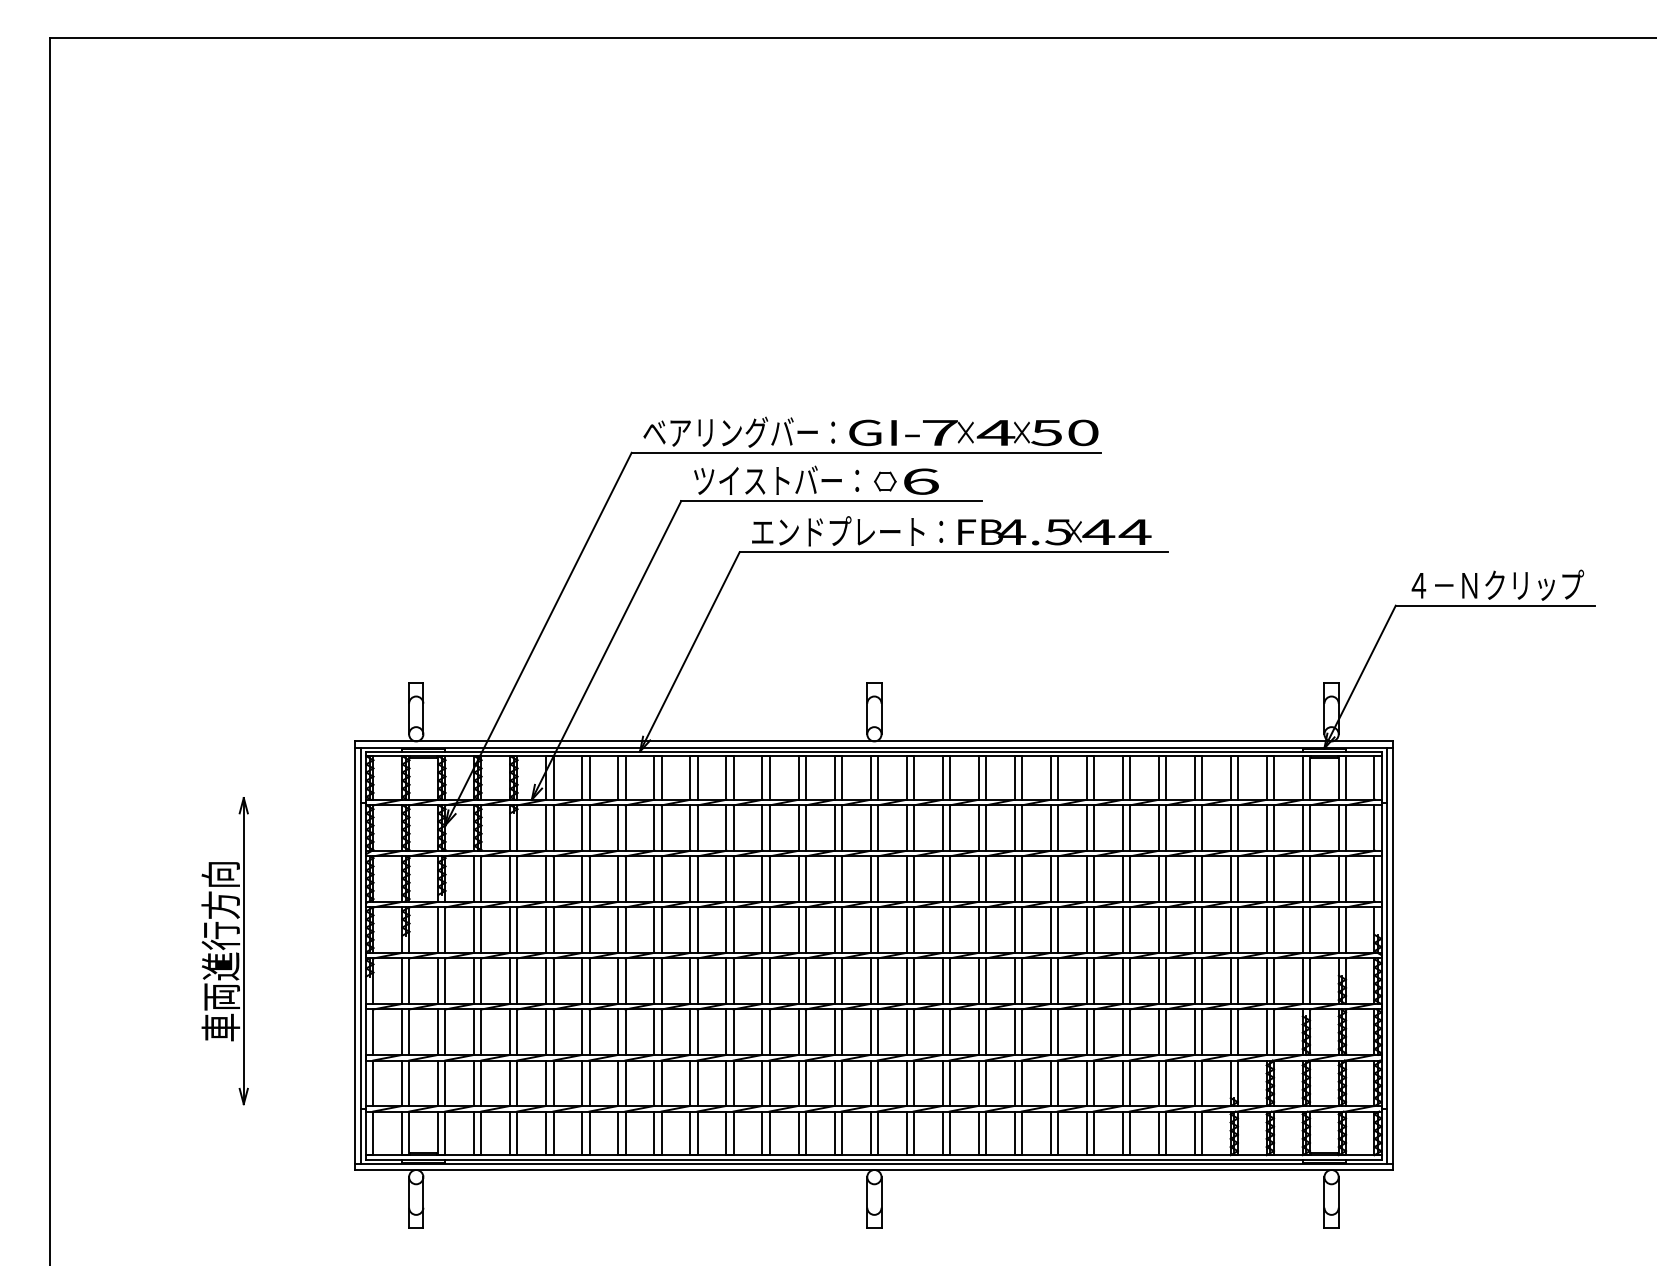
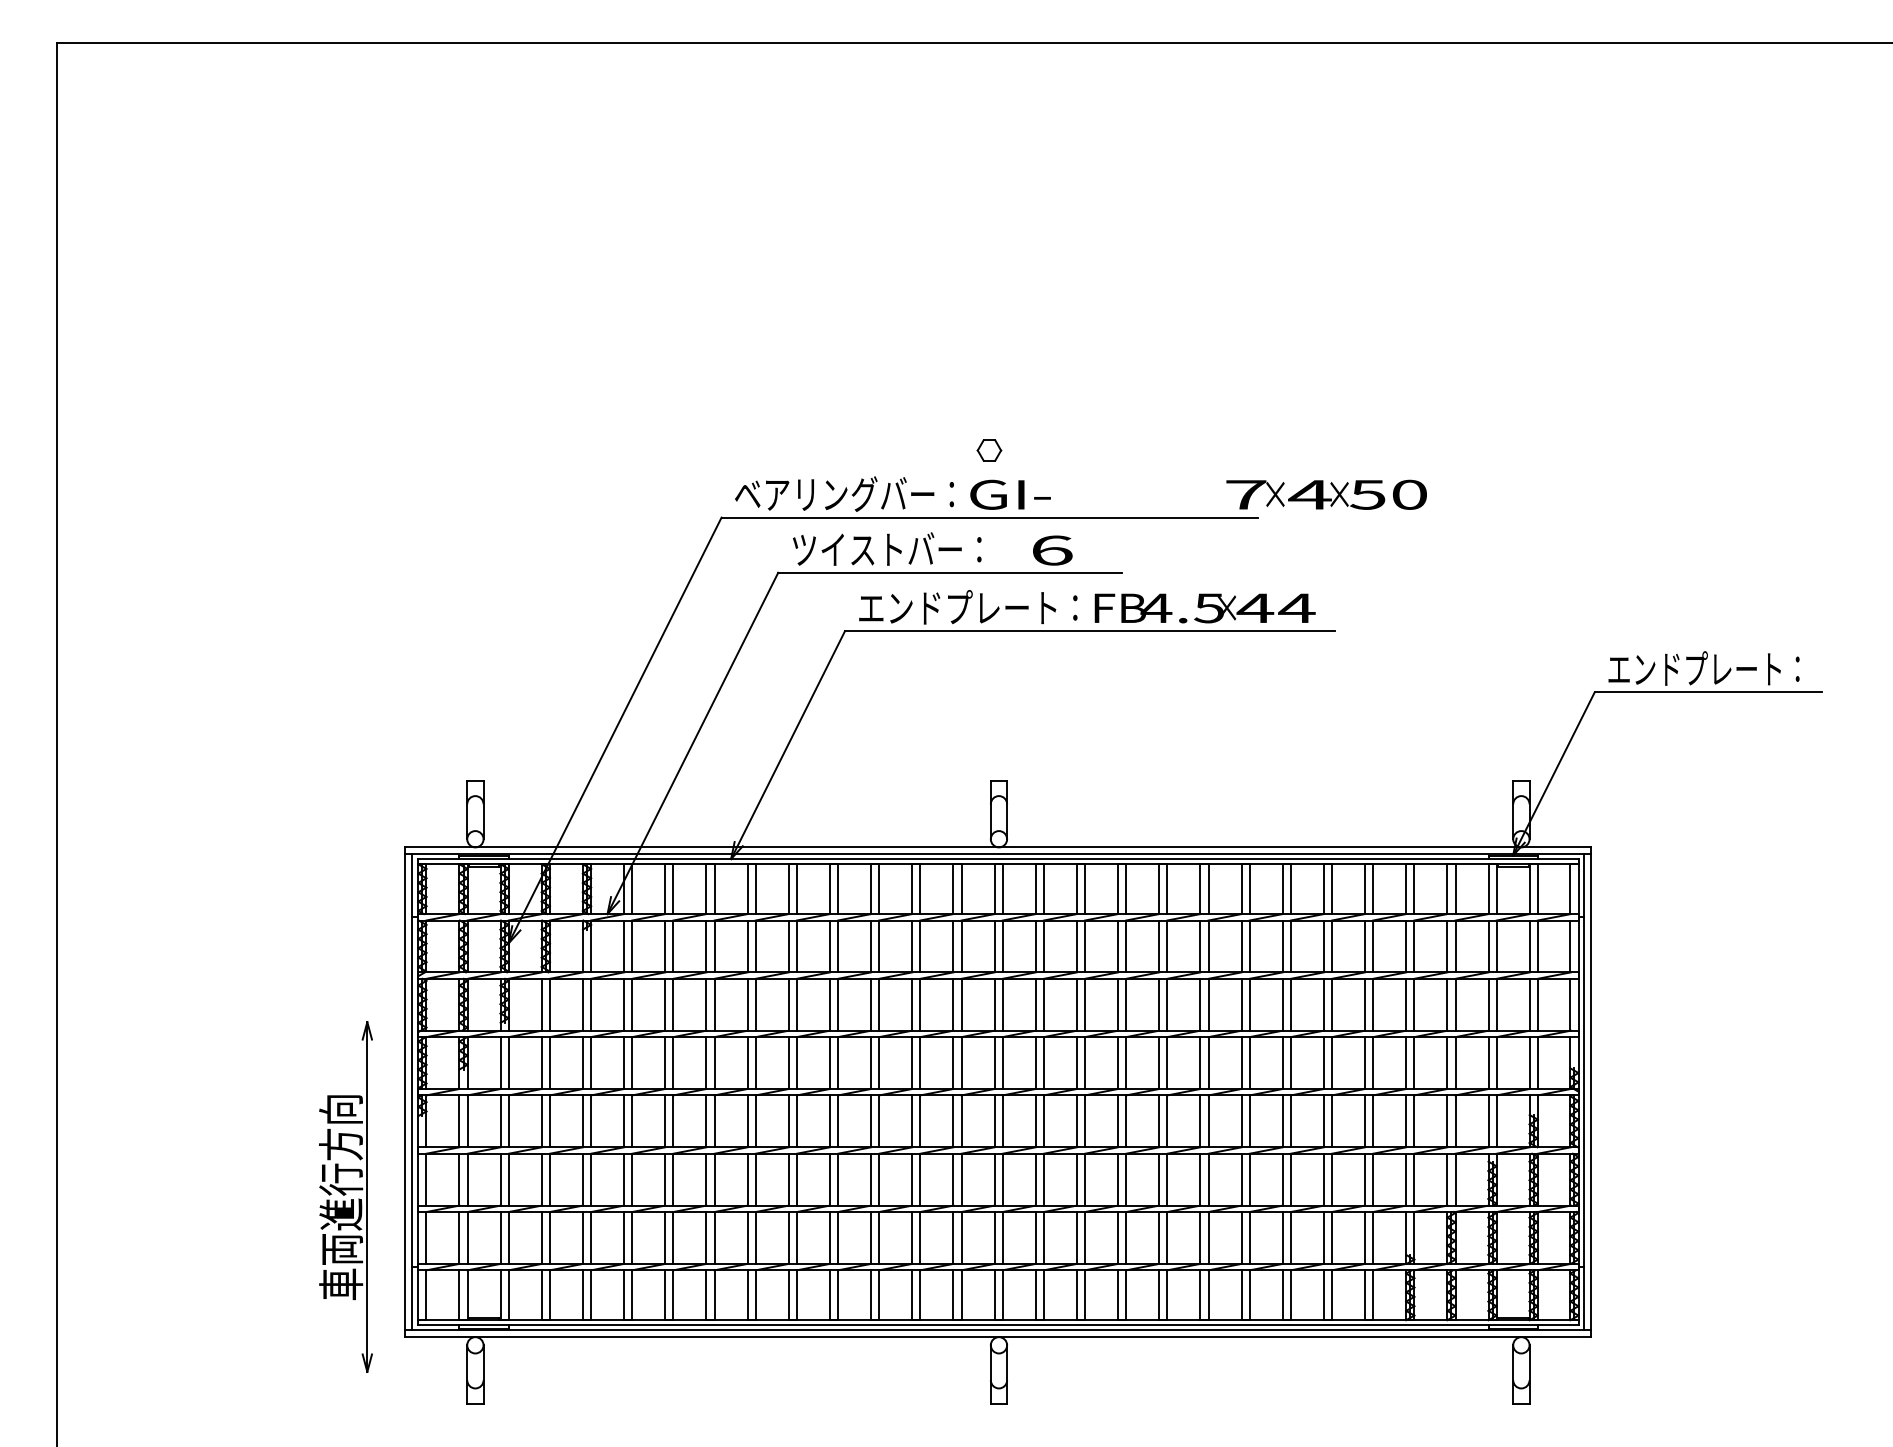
text: (1010, 432) -> (1326, 494), moved
part: (885, 481) -> (989, 450), moved
text: (1495, 584) -> (1708, 668), ４－Ｎクリップ -> エンドプレート：
part: (224, 950) -> (345, 1196), moved

